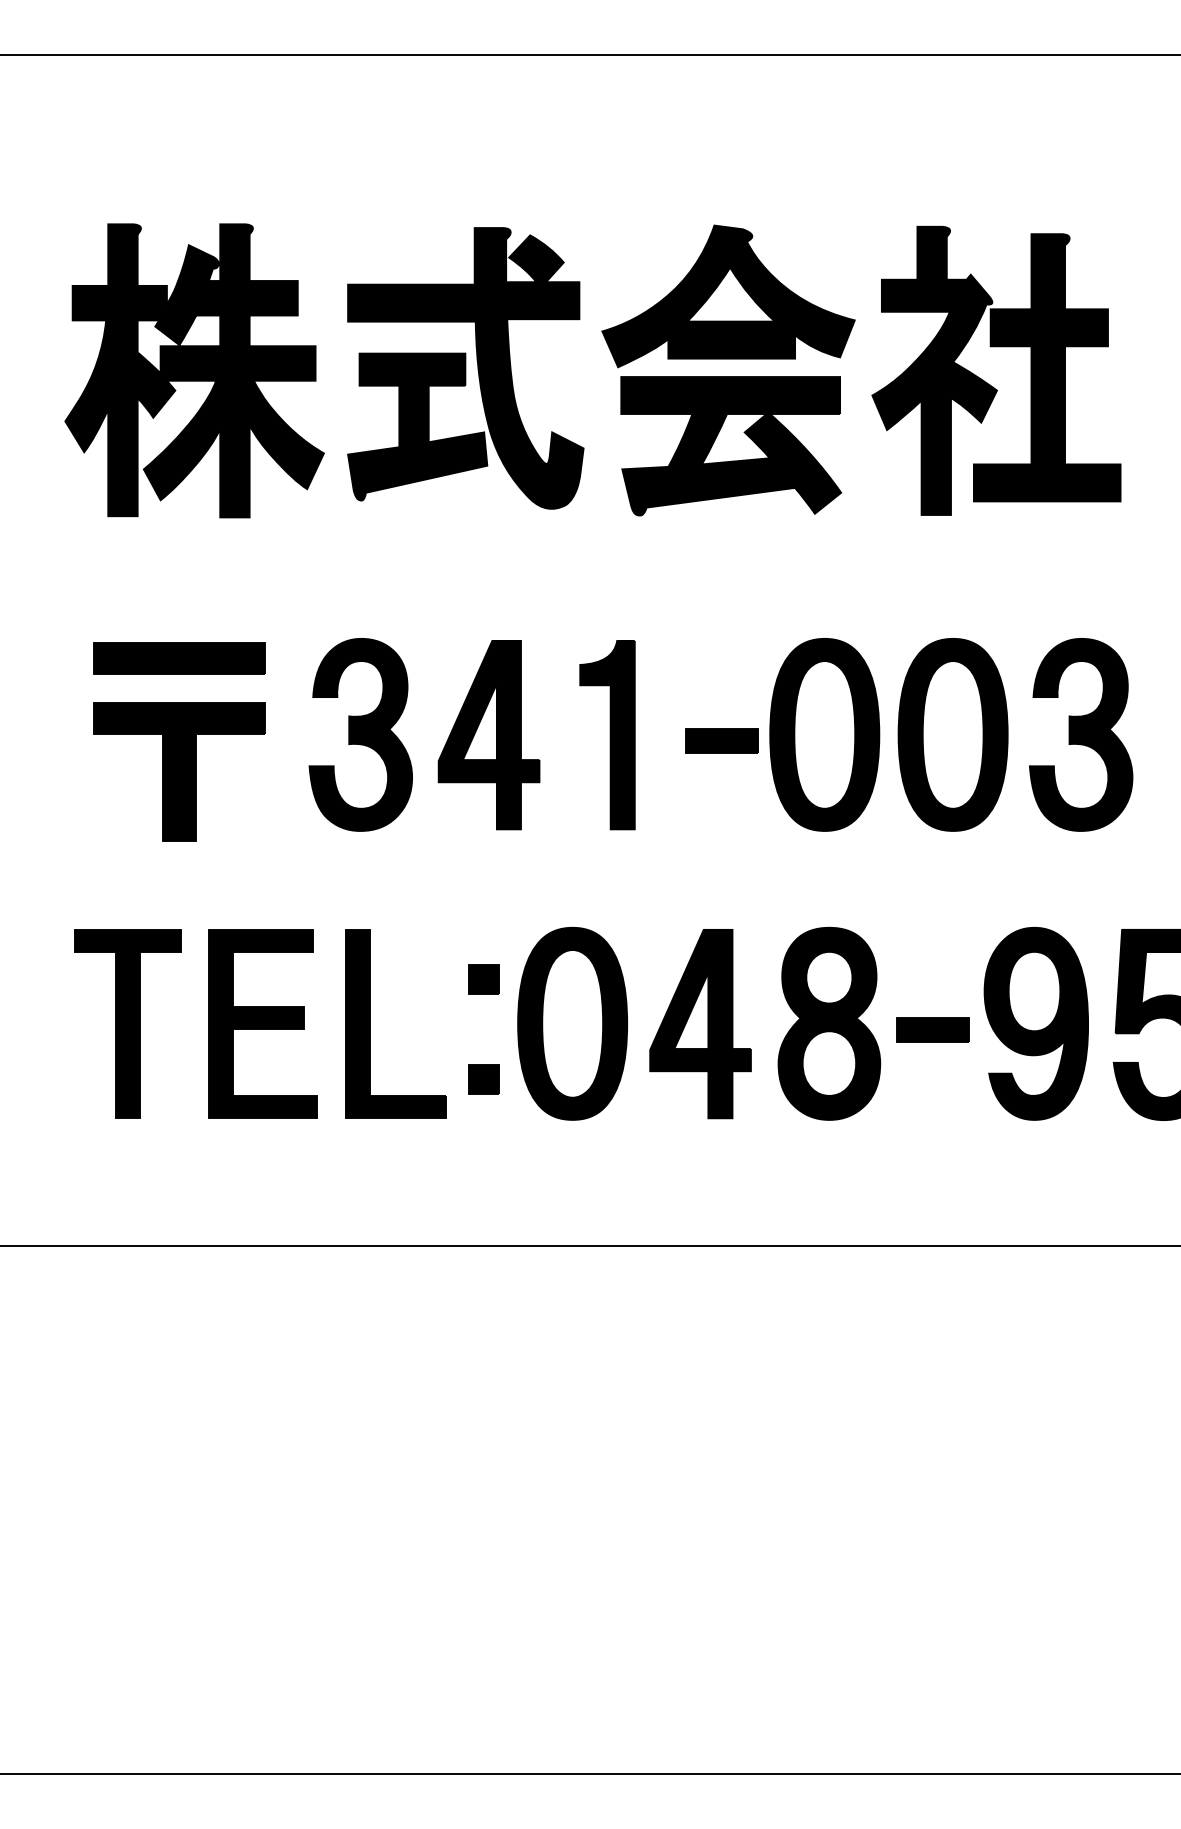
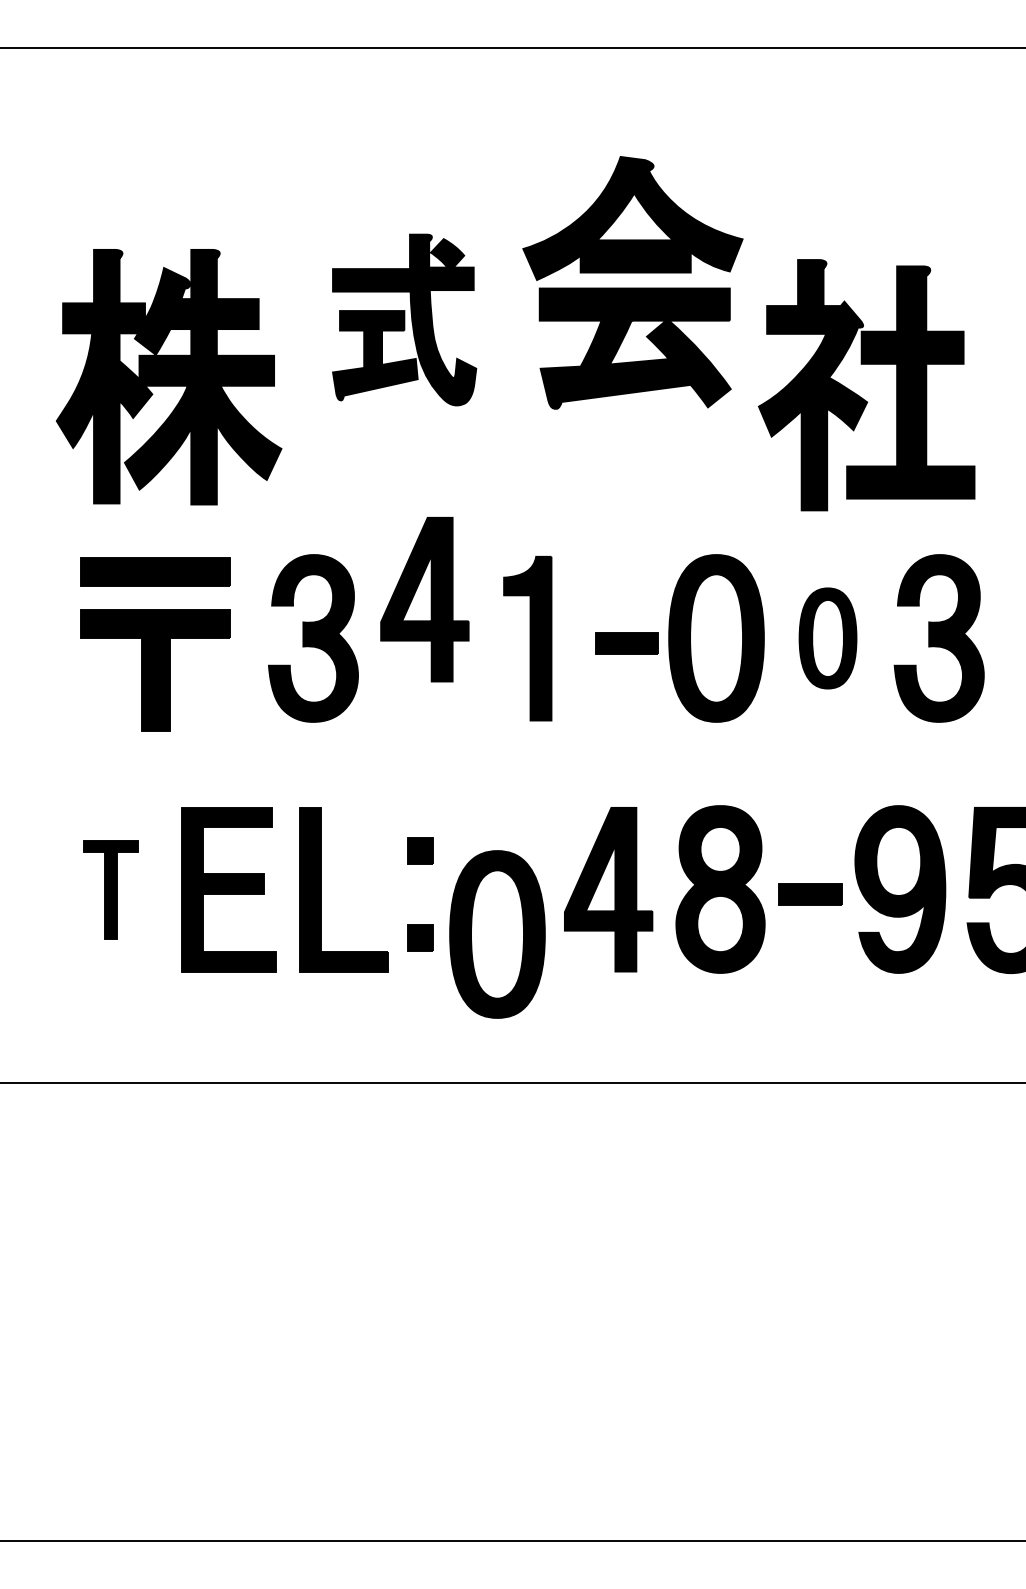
part: (465, 367) -> (404, 319), size x0.7
part: (728, 370) -> (632, 282), moved
part: (195, 371) -> (169, 377), moved
part: (987, 381) -> (858, 394), moved
part: (488, 734) -> (424, 599), moved
part: (952, 734) -> (827, 638), size x0.6
part: (127, 1023) -> (110, 889), size x0.6
part: (572, 1023) -> (497, 934), moved

